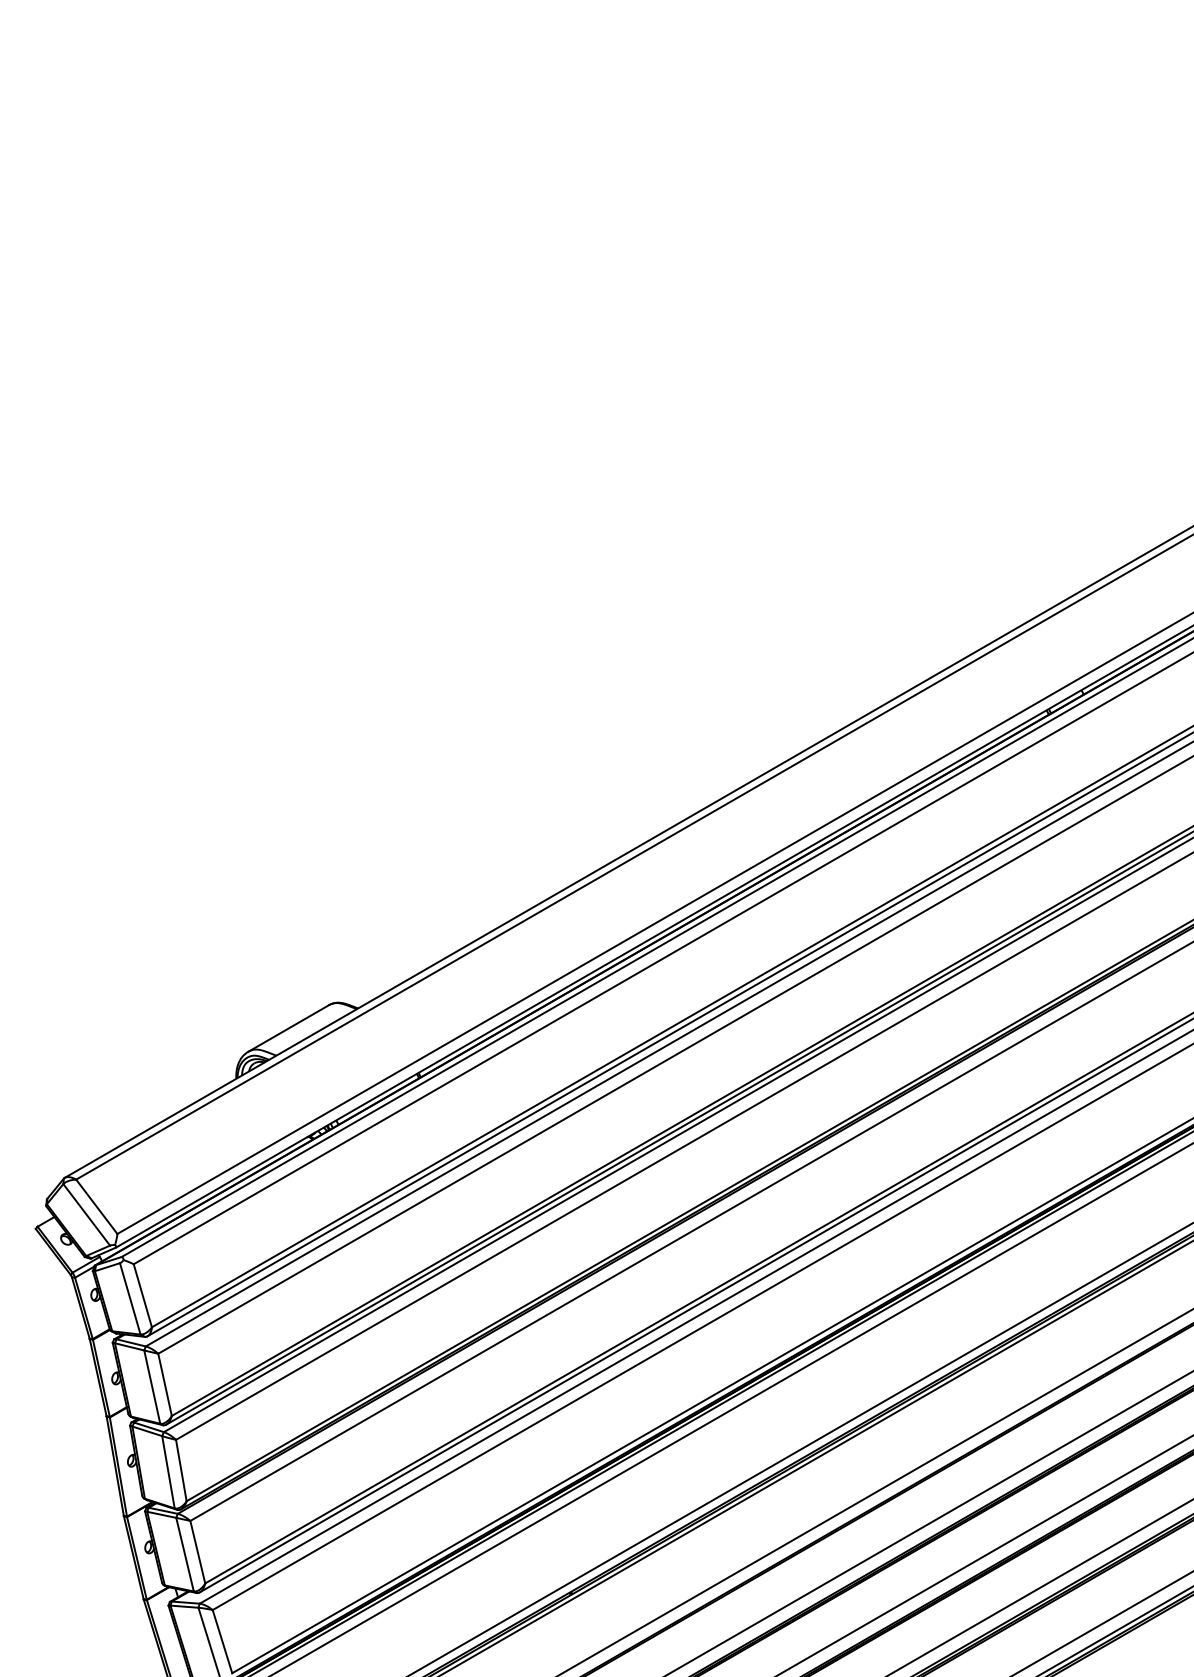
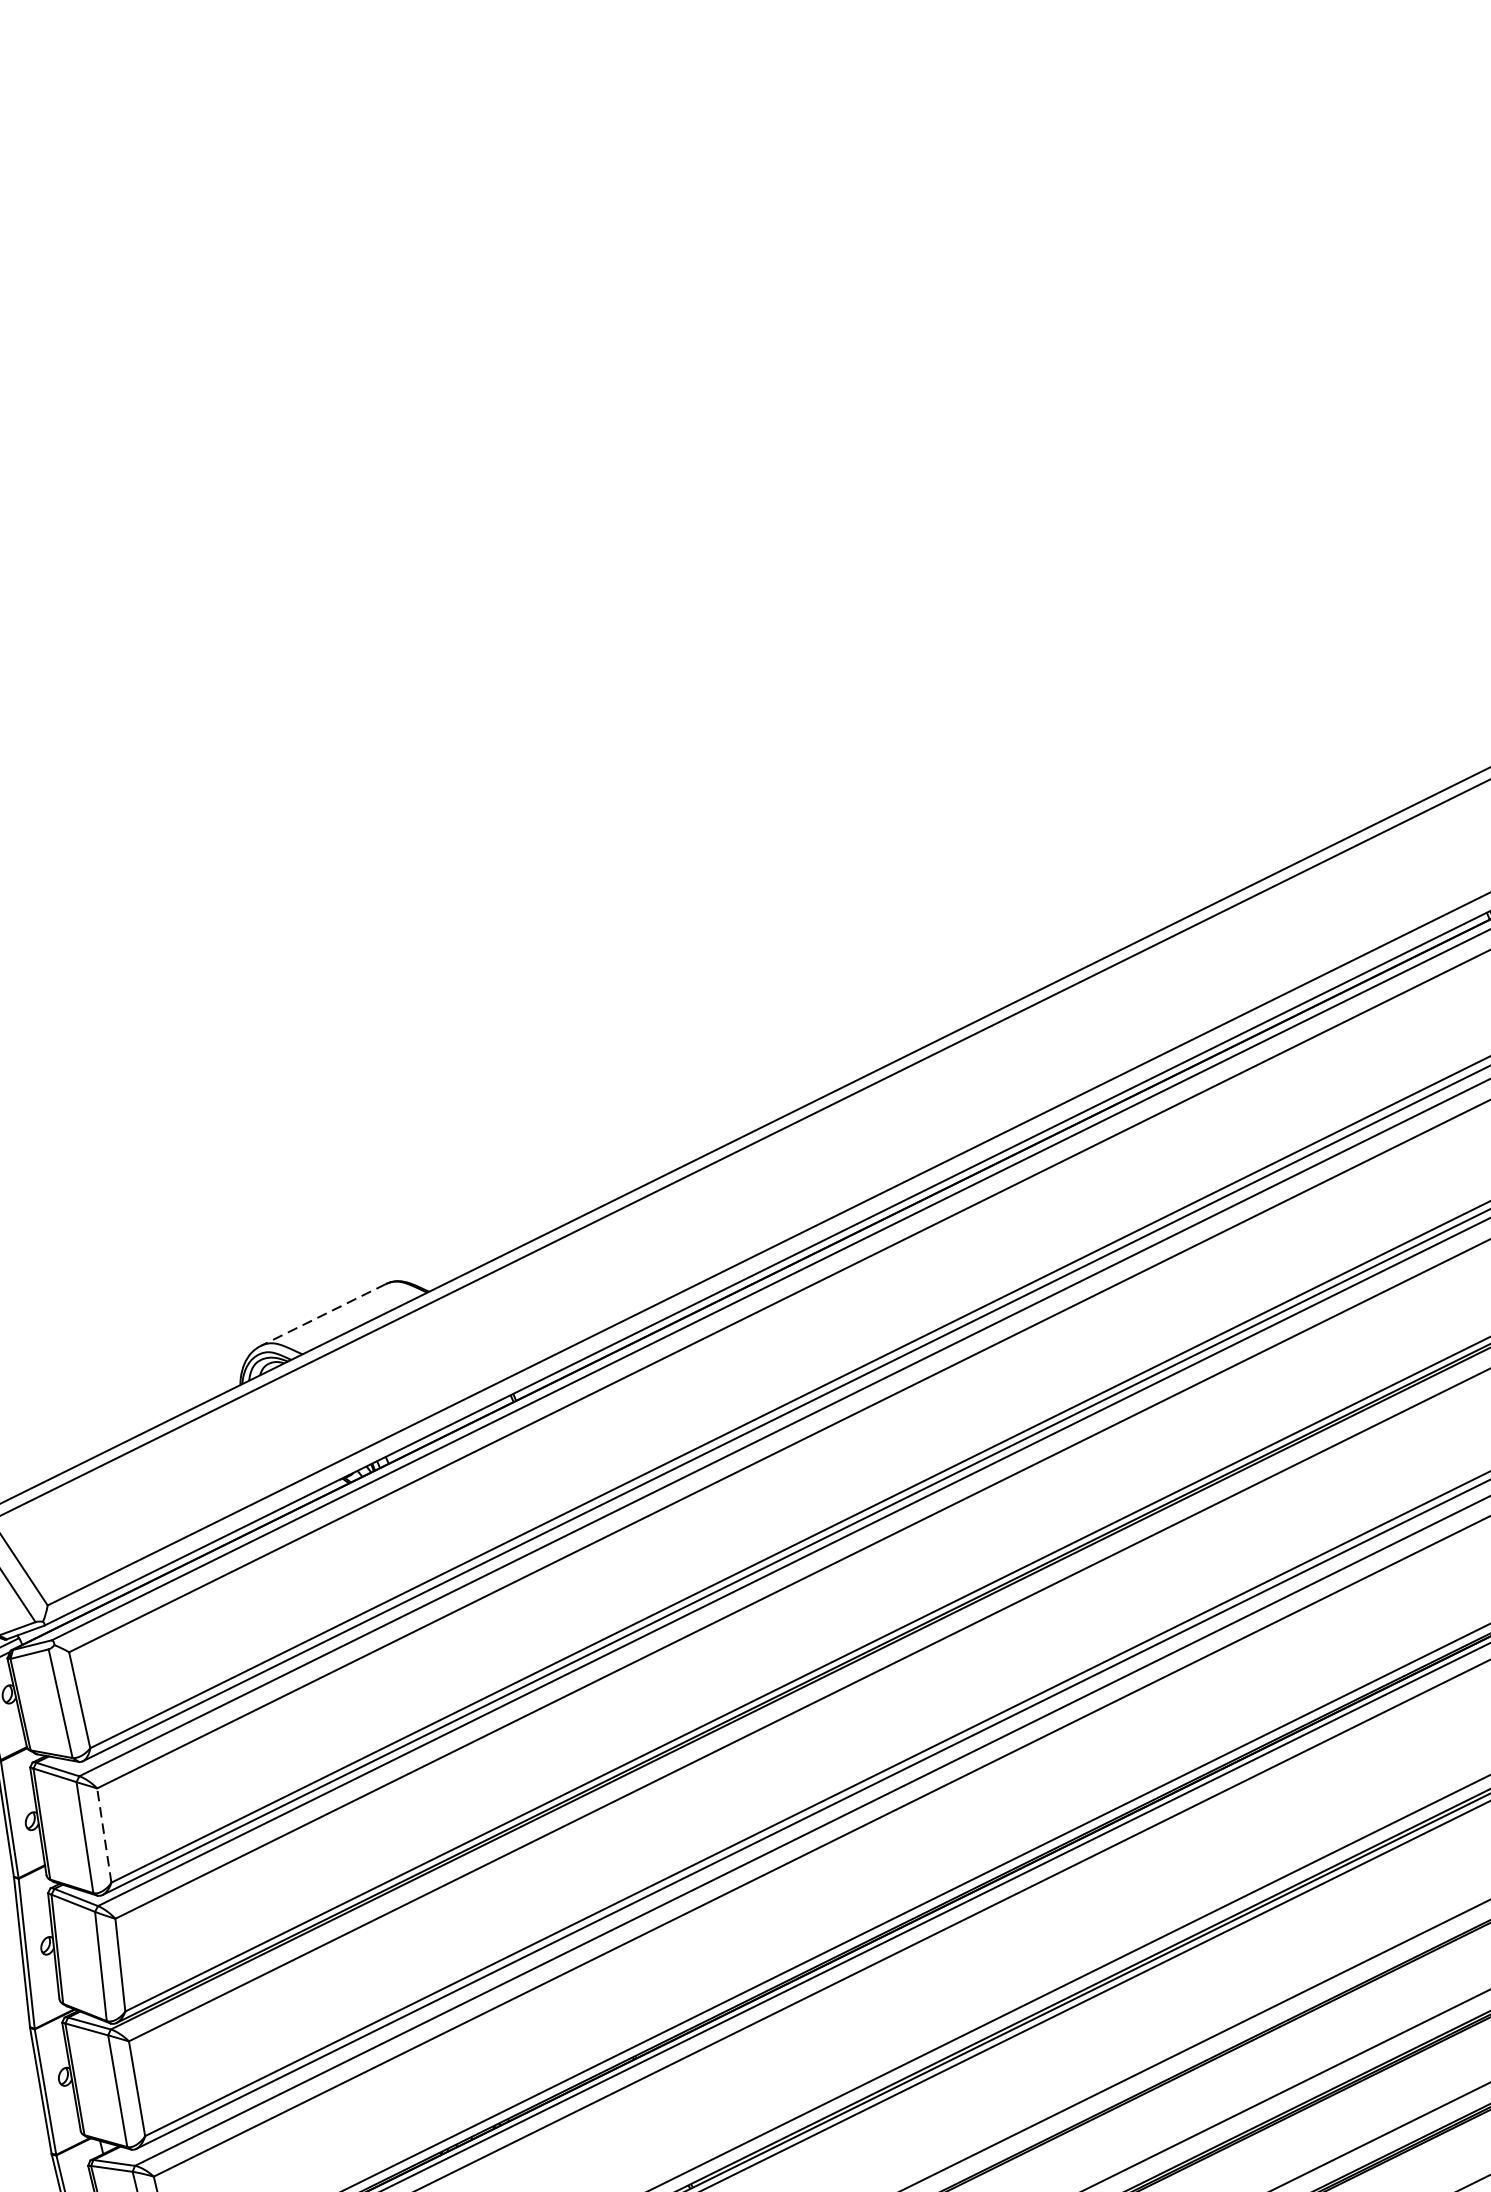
line: (288, 1028) -> (323, 1314), solid -> dashed
line: (165, 1384) -> (105, 1835), solid -> dashed

